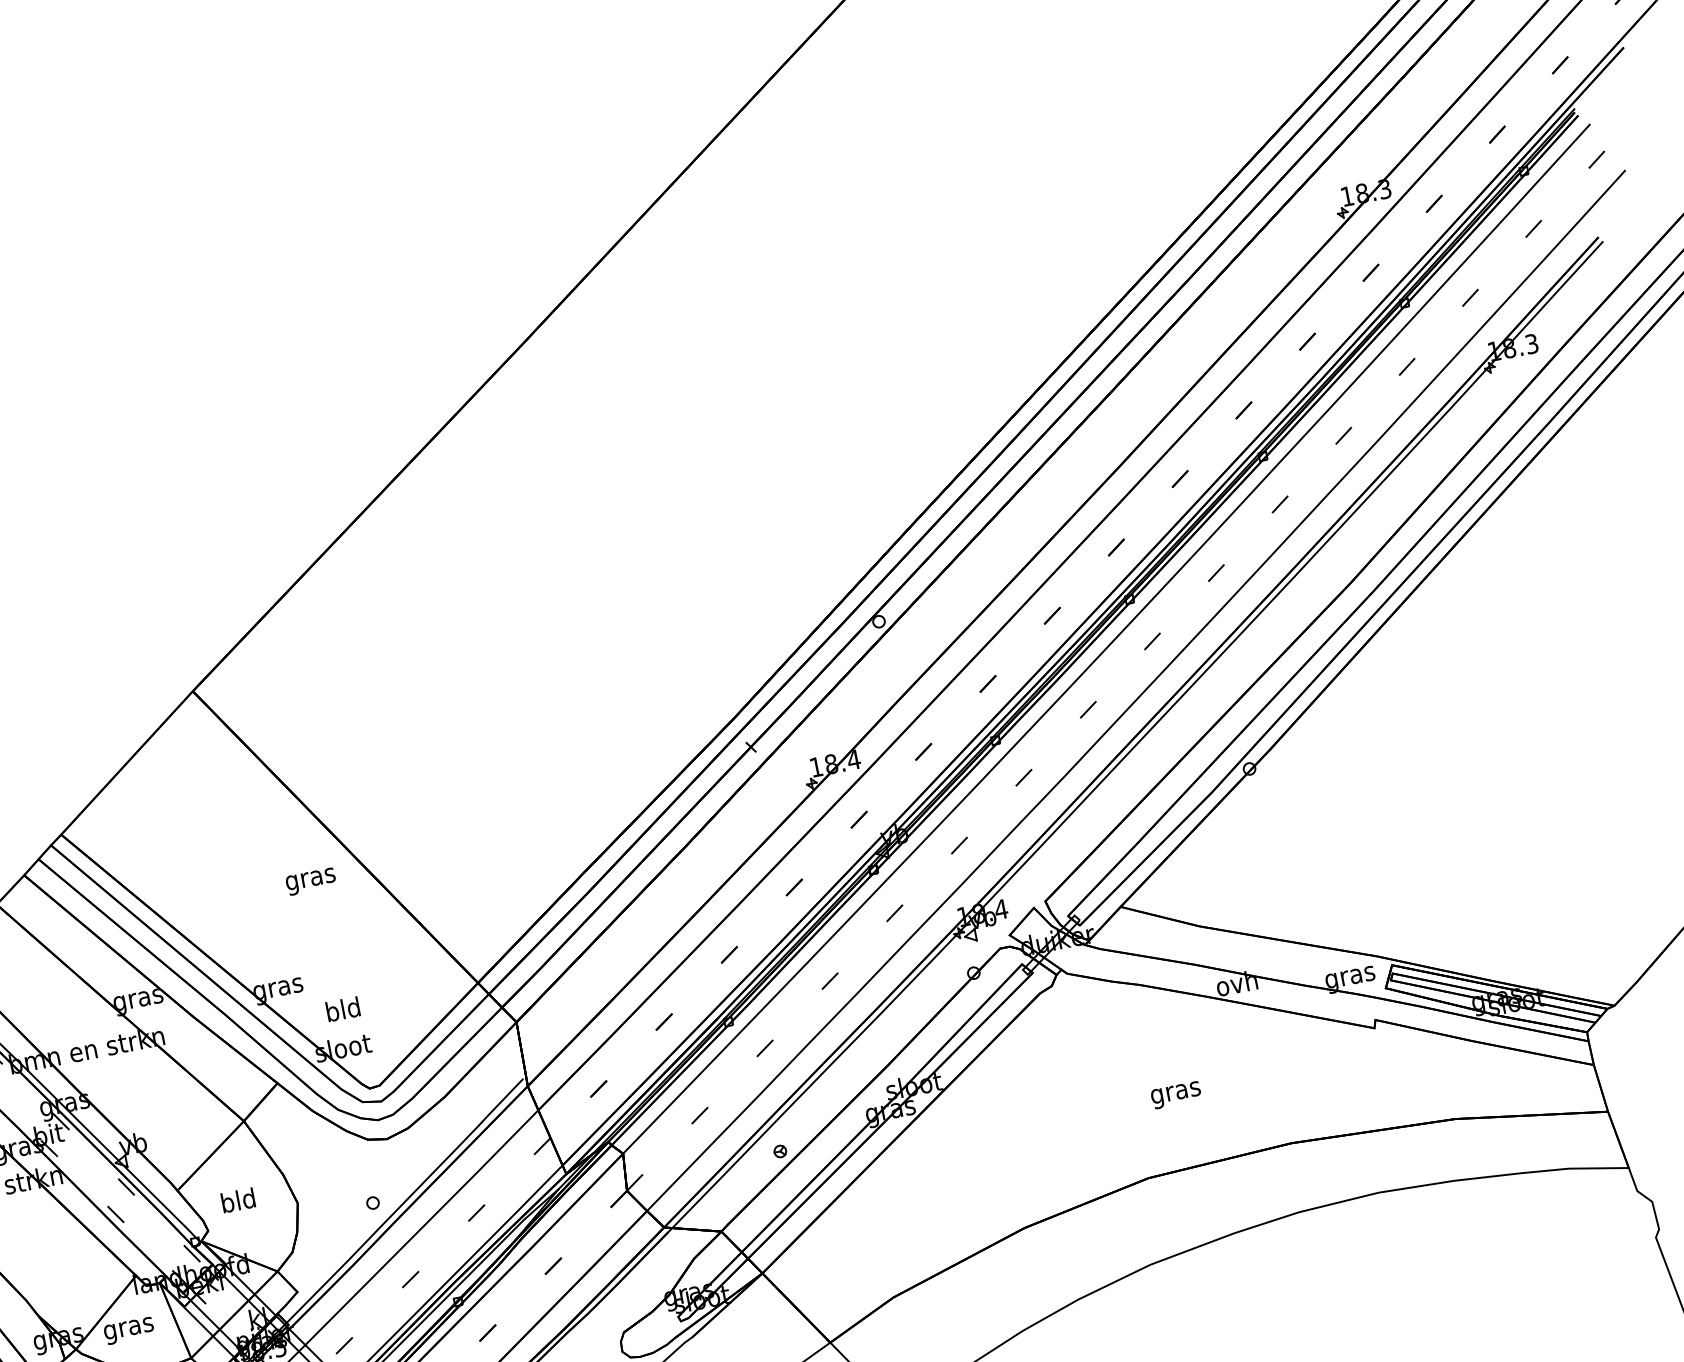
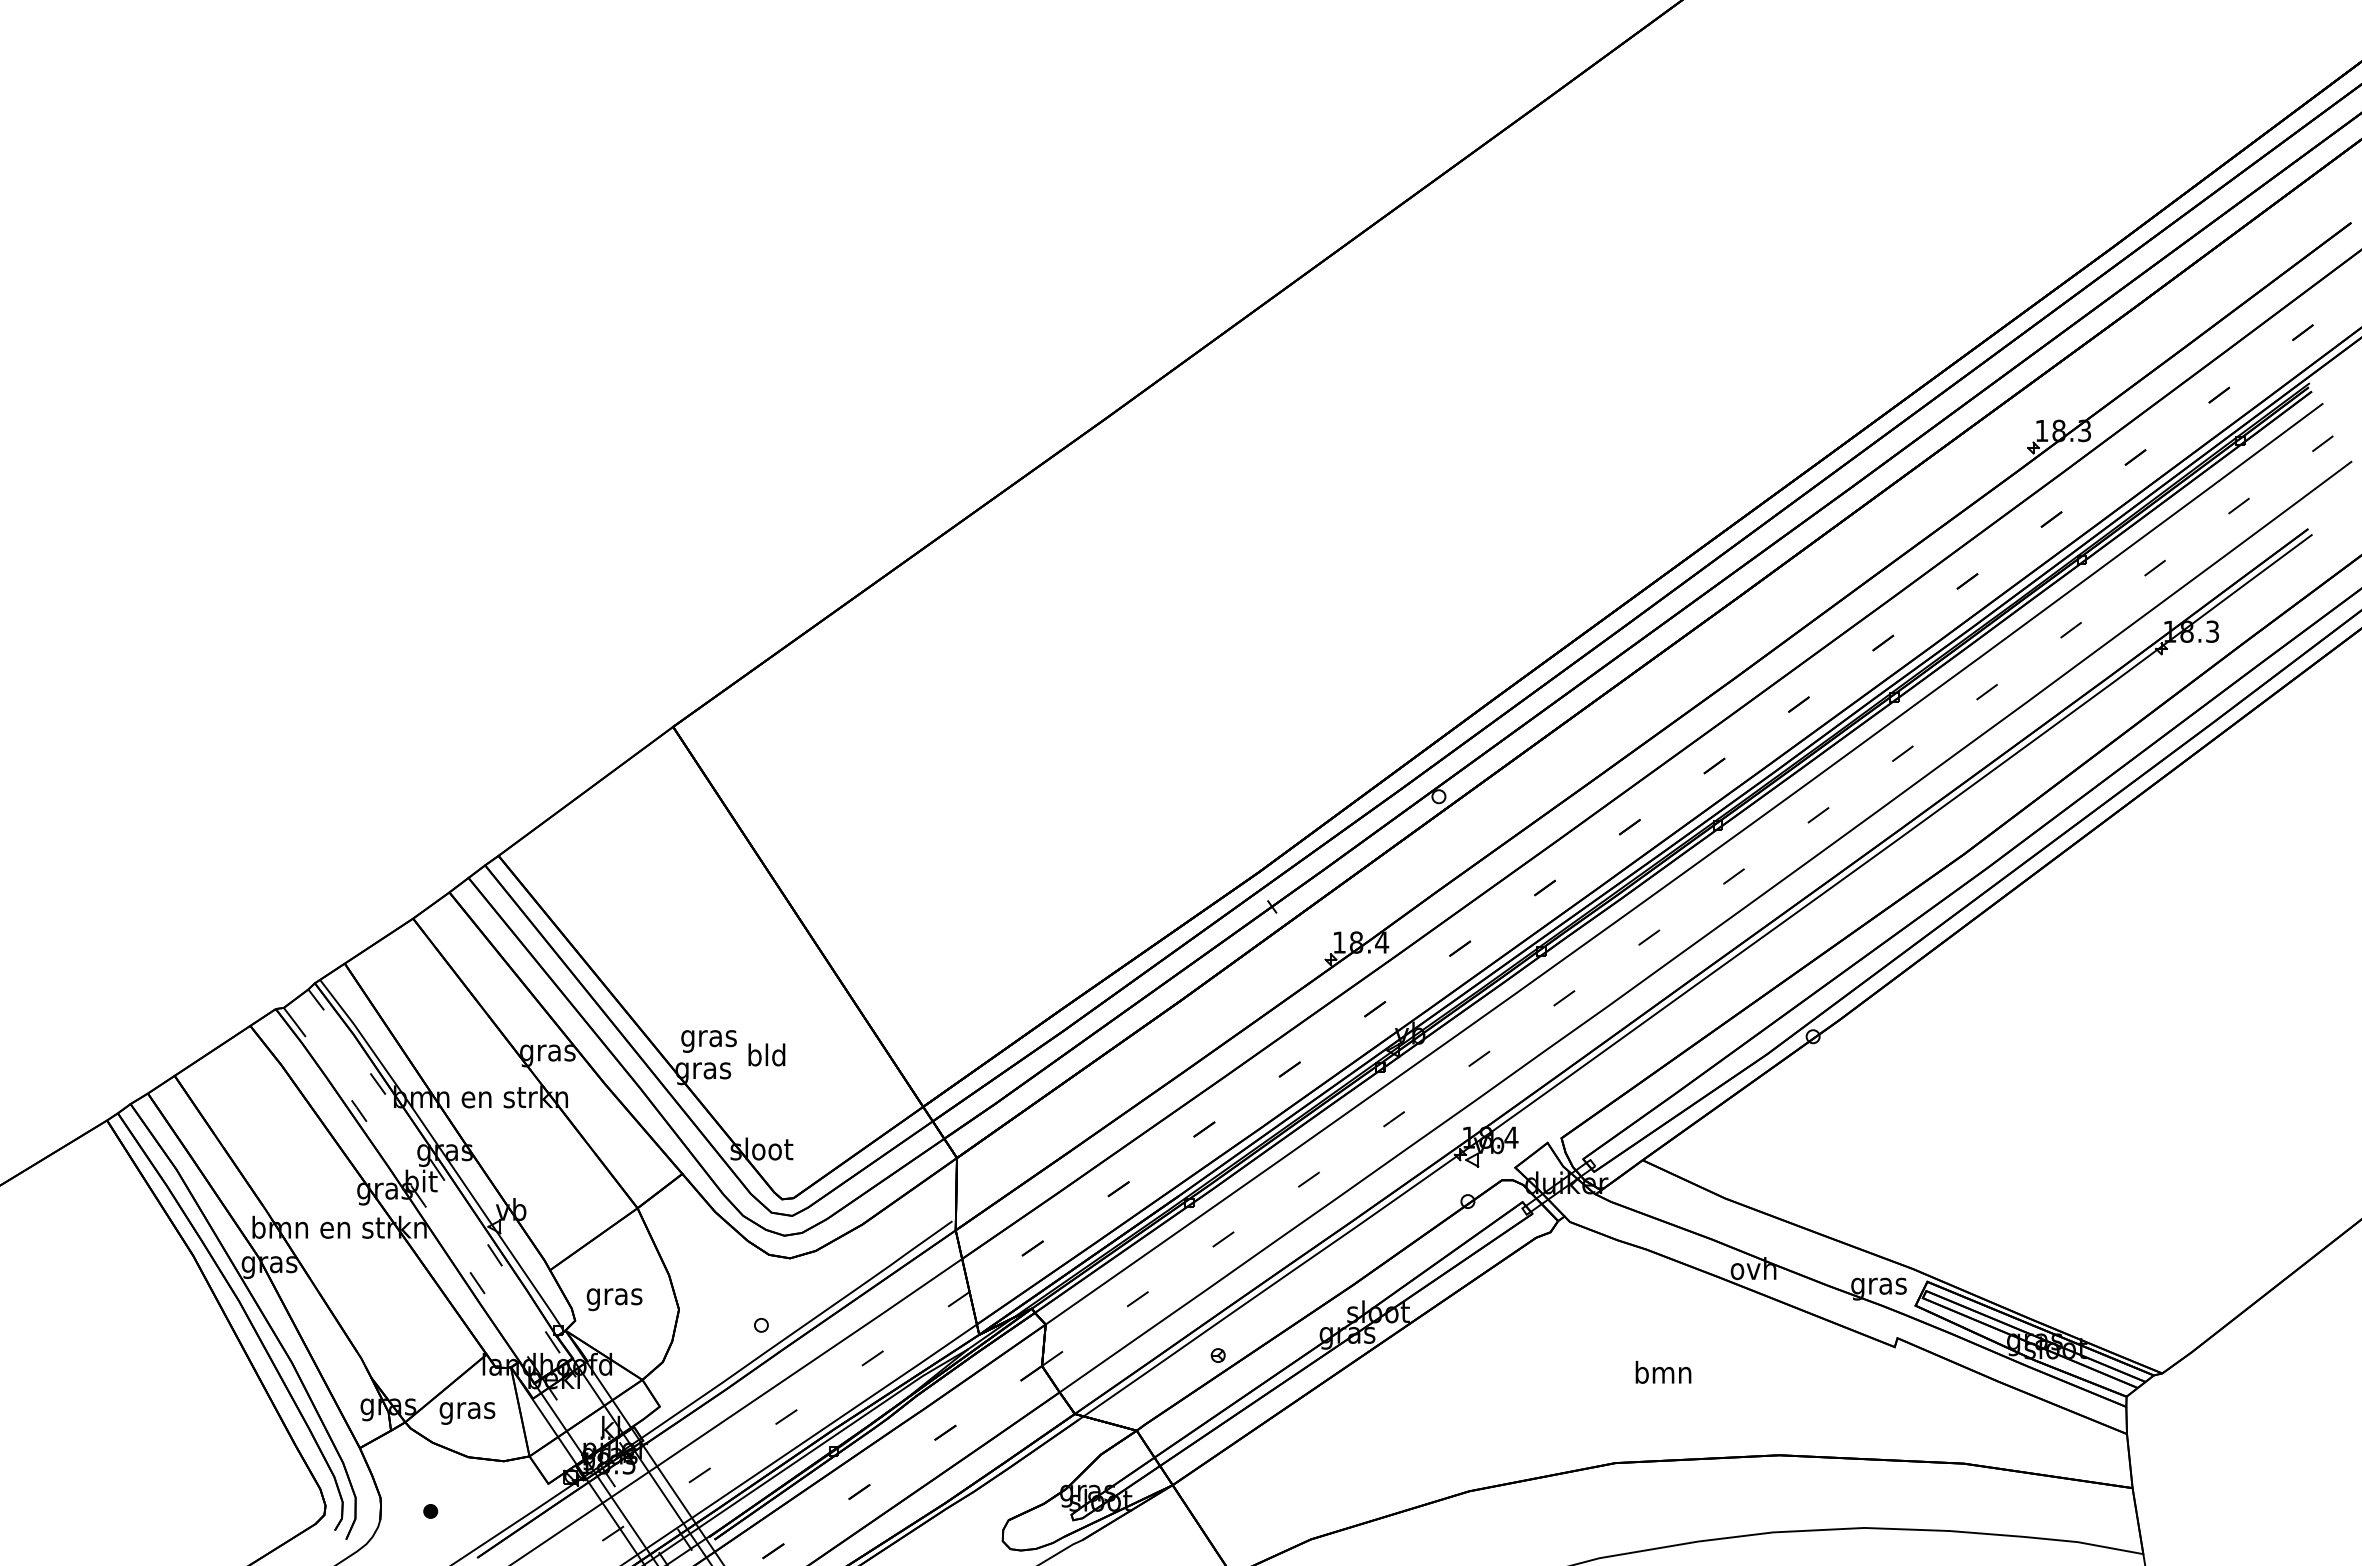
text: (310, 881) -> (708, 1041), moved
text: (342, 1009) -> (766, 1054), moved
text: (1175, 1091) -> (1663, 1374), gras -> bmn
text: (238, 1202) -> (614, 1296), bld -> gras

